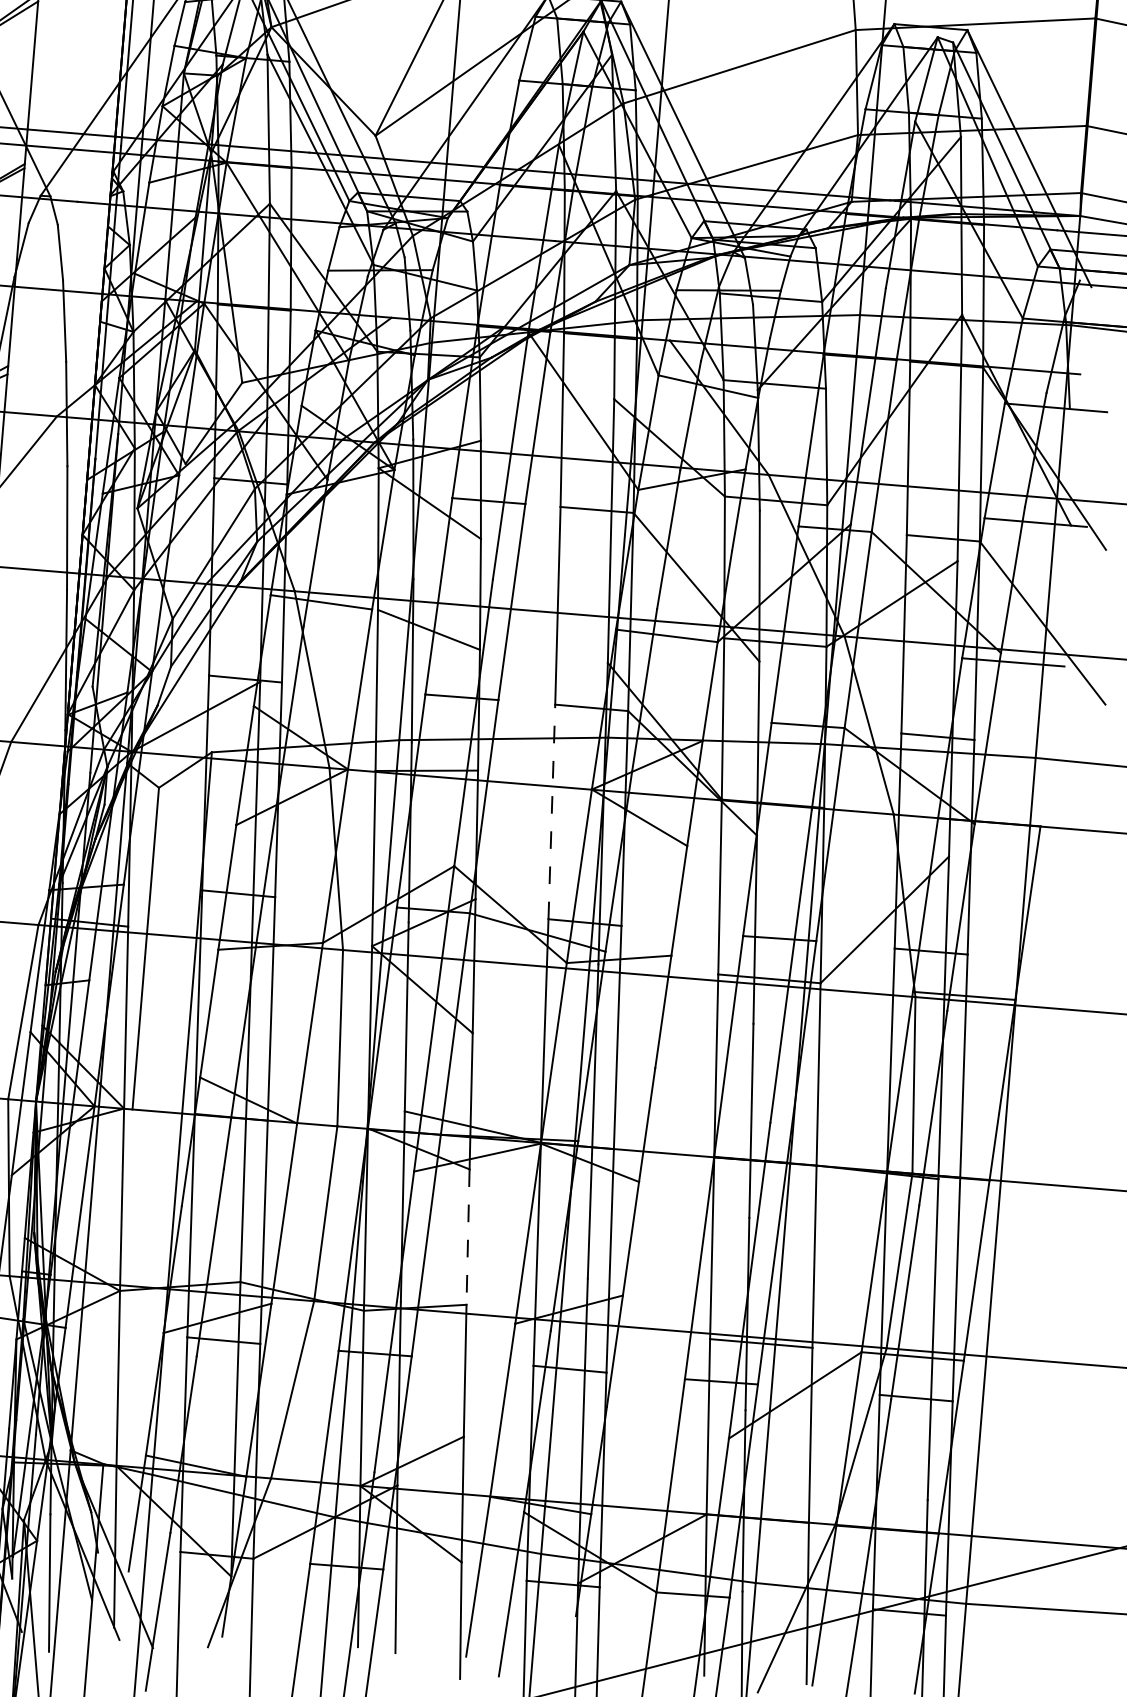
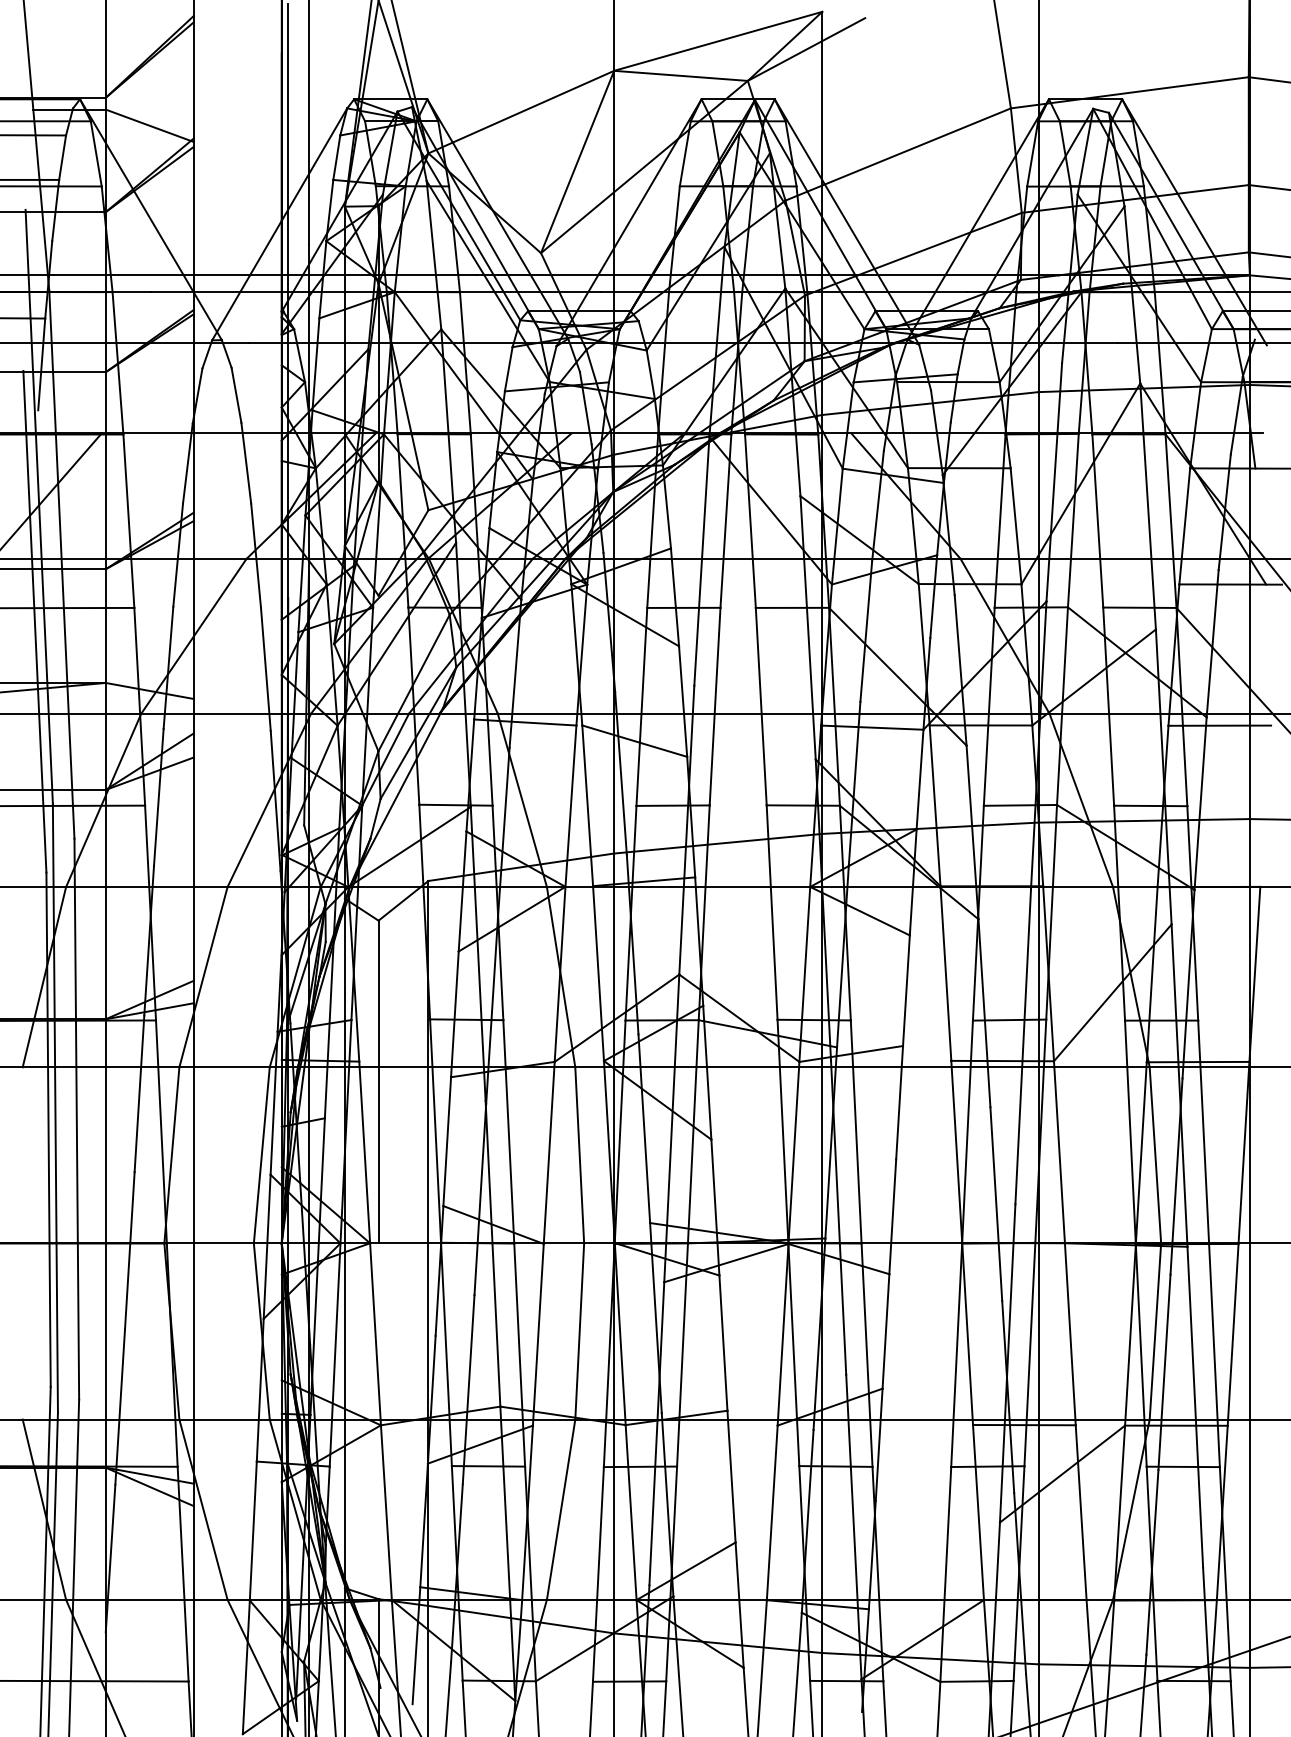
line: (552, 811) -> (772, 912), dashed -> solid
line: (468, 1237) -> (723, 1343), dashed -> solid

